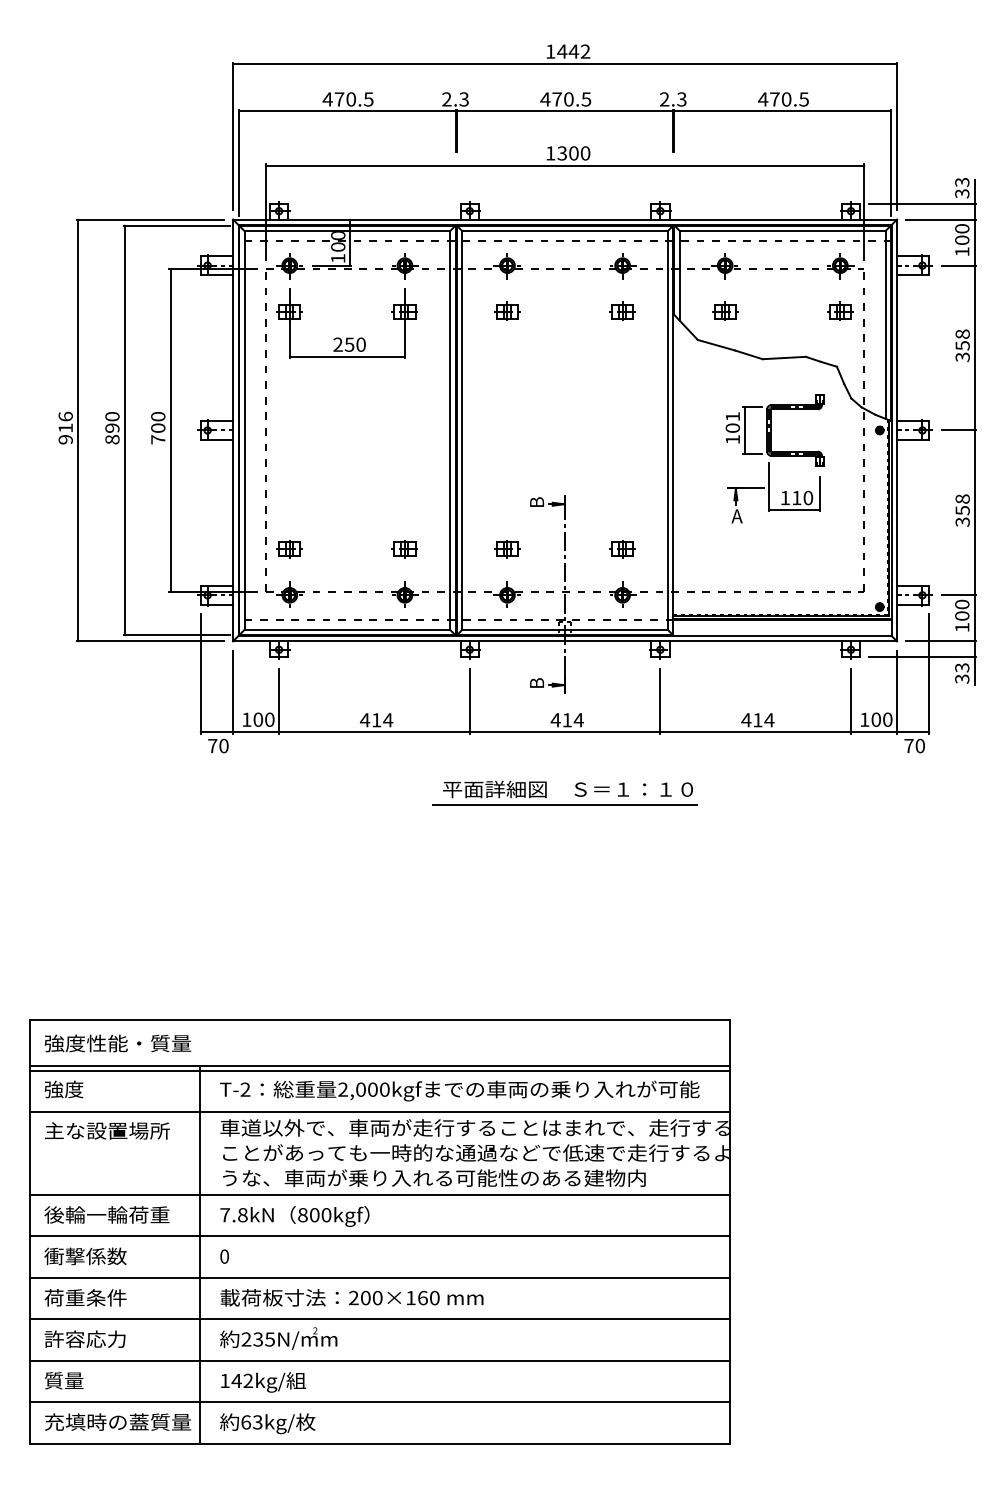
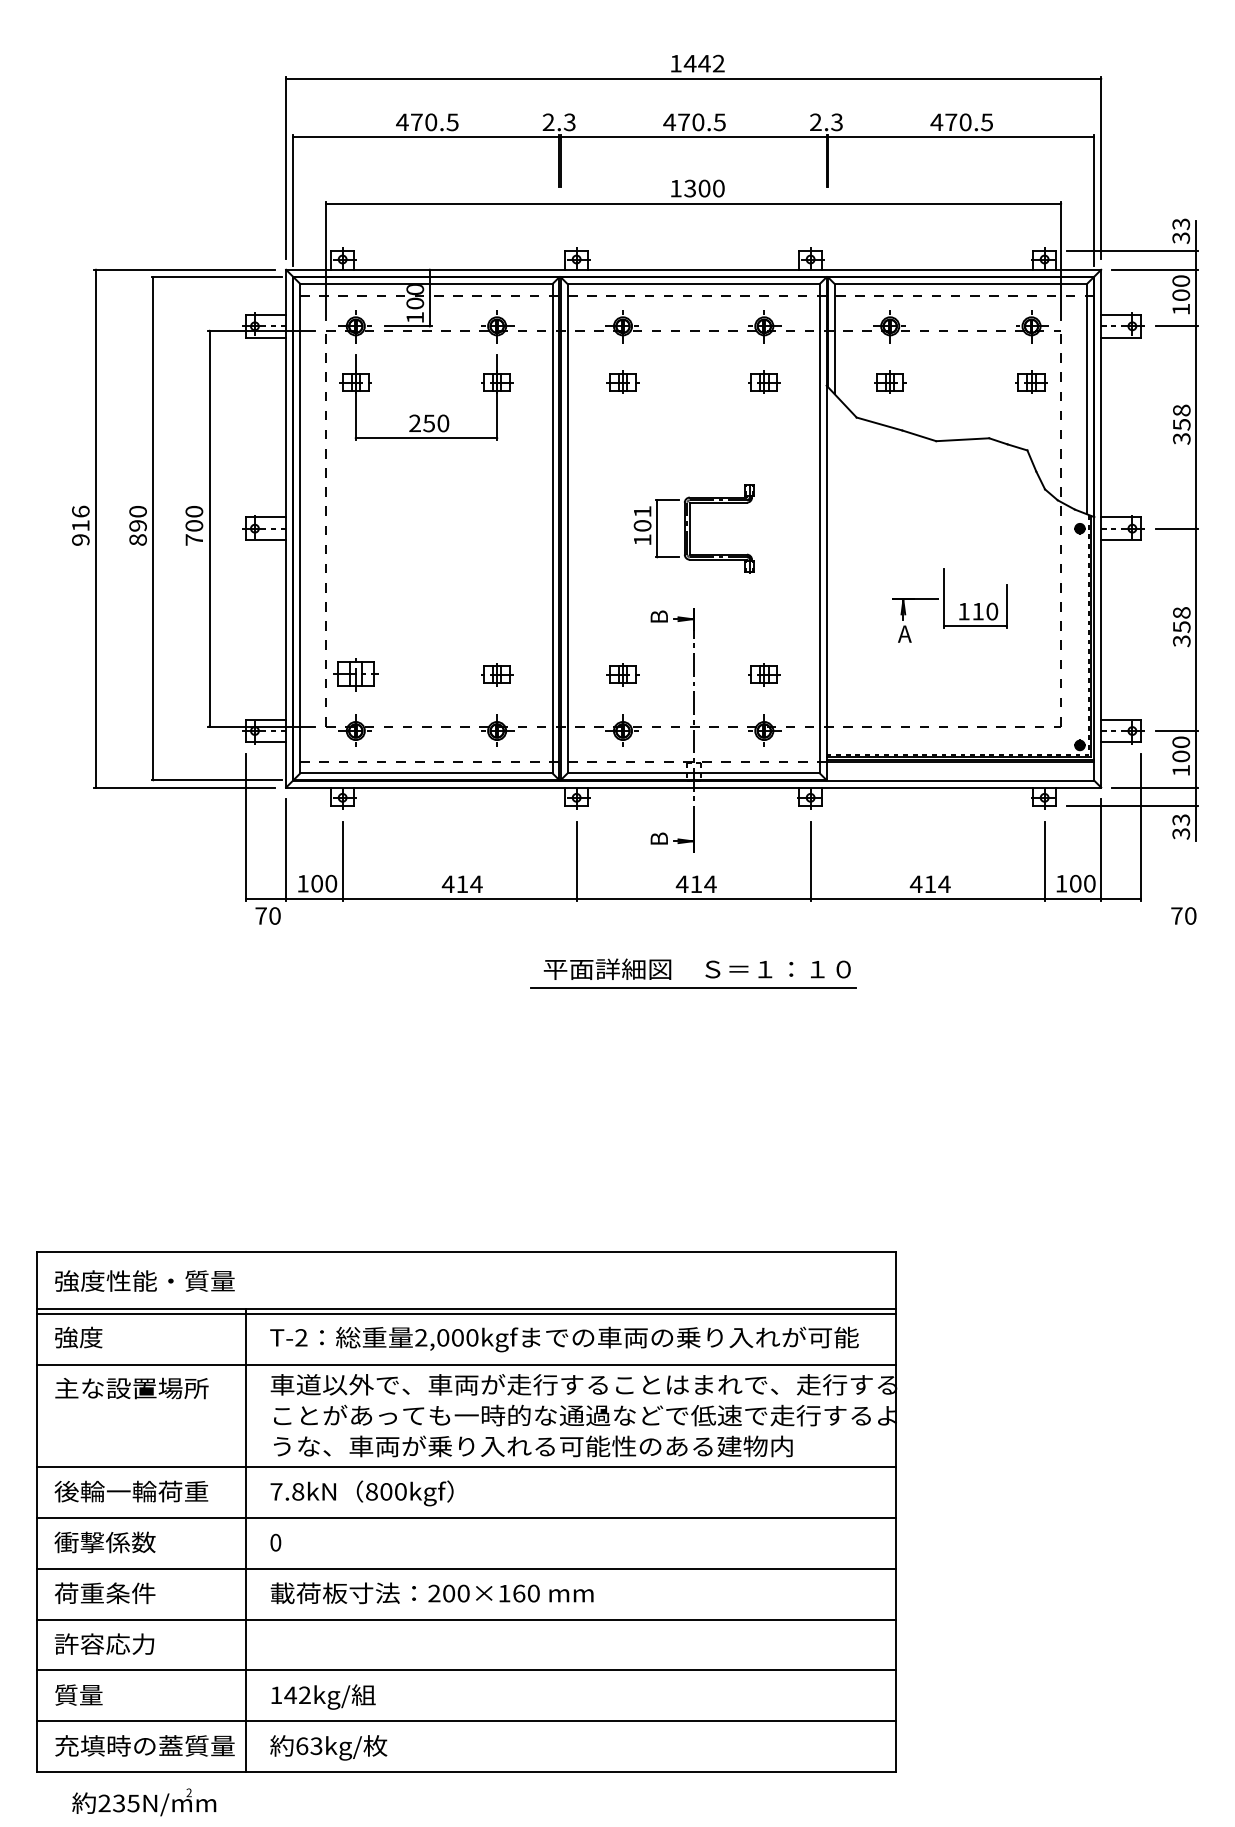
part: (774, 430) -> (693, 528), moved
part: (289, 549) -> (355, 674), size x1.4
text: (914, 745) -> (1183, 915), moved
text: (278, 1338) -> (144, 1802), moved

